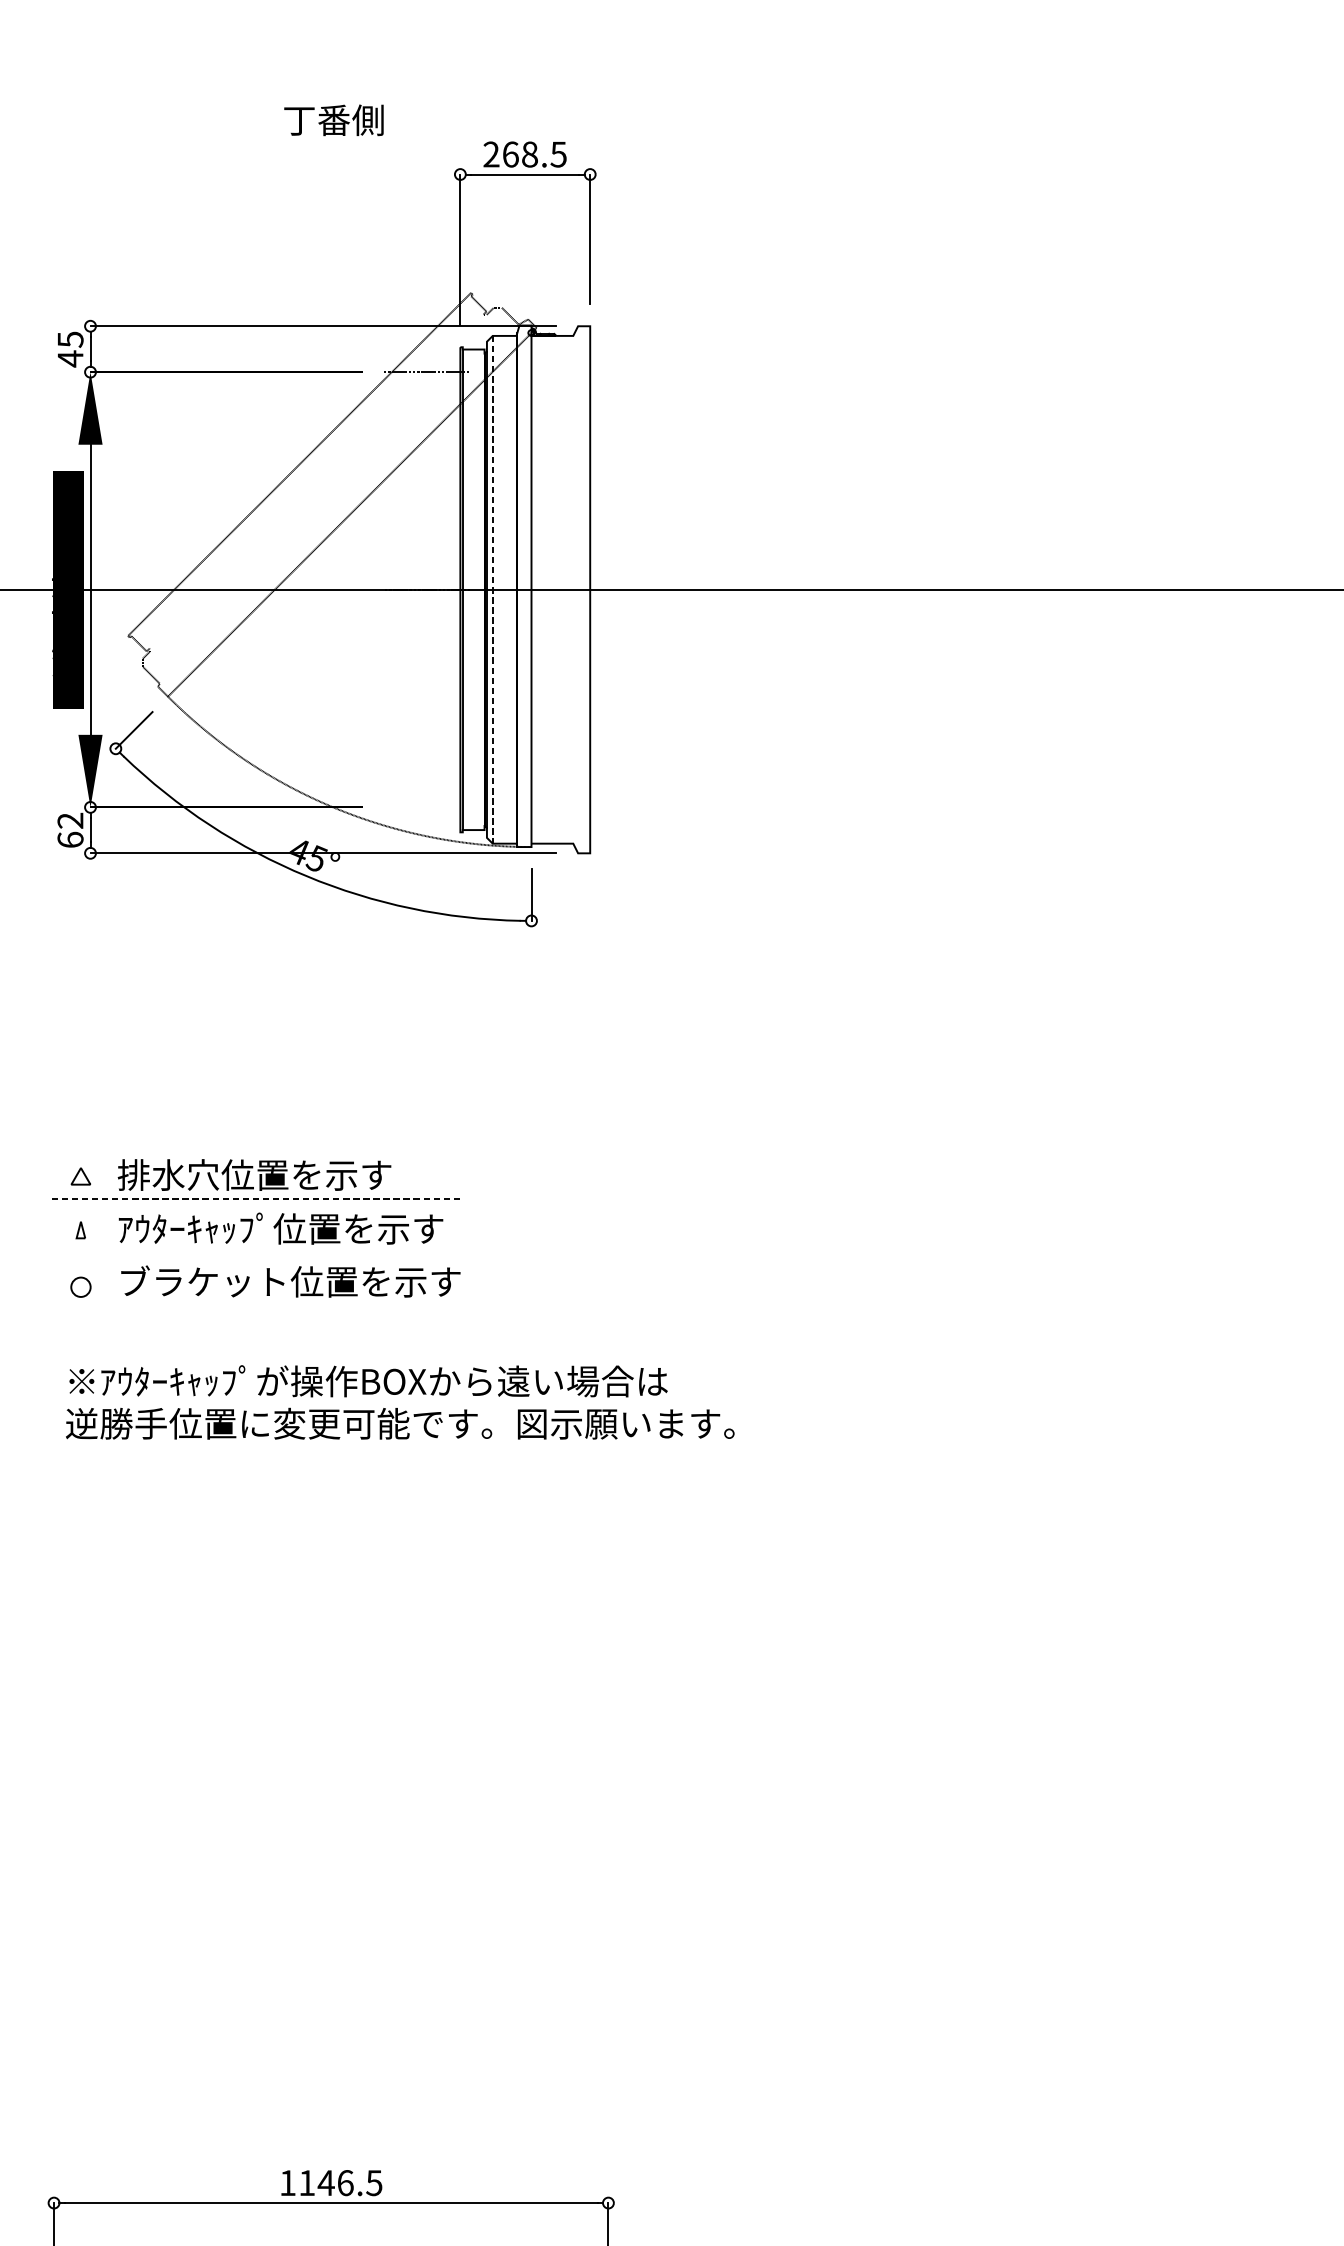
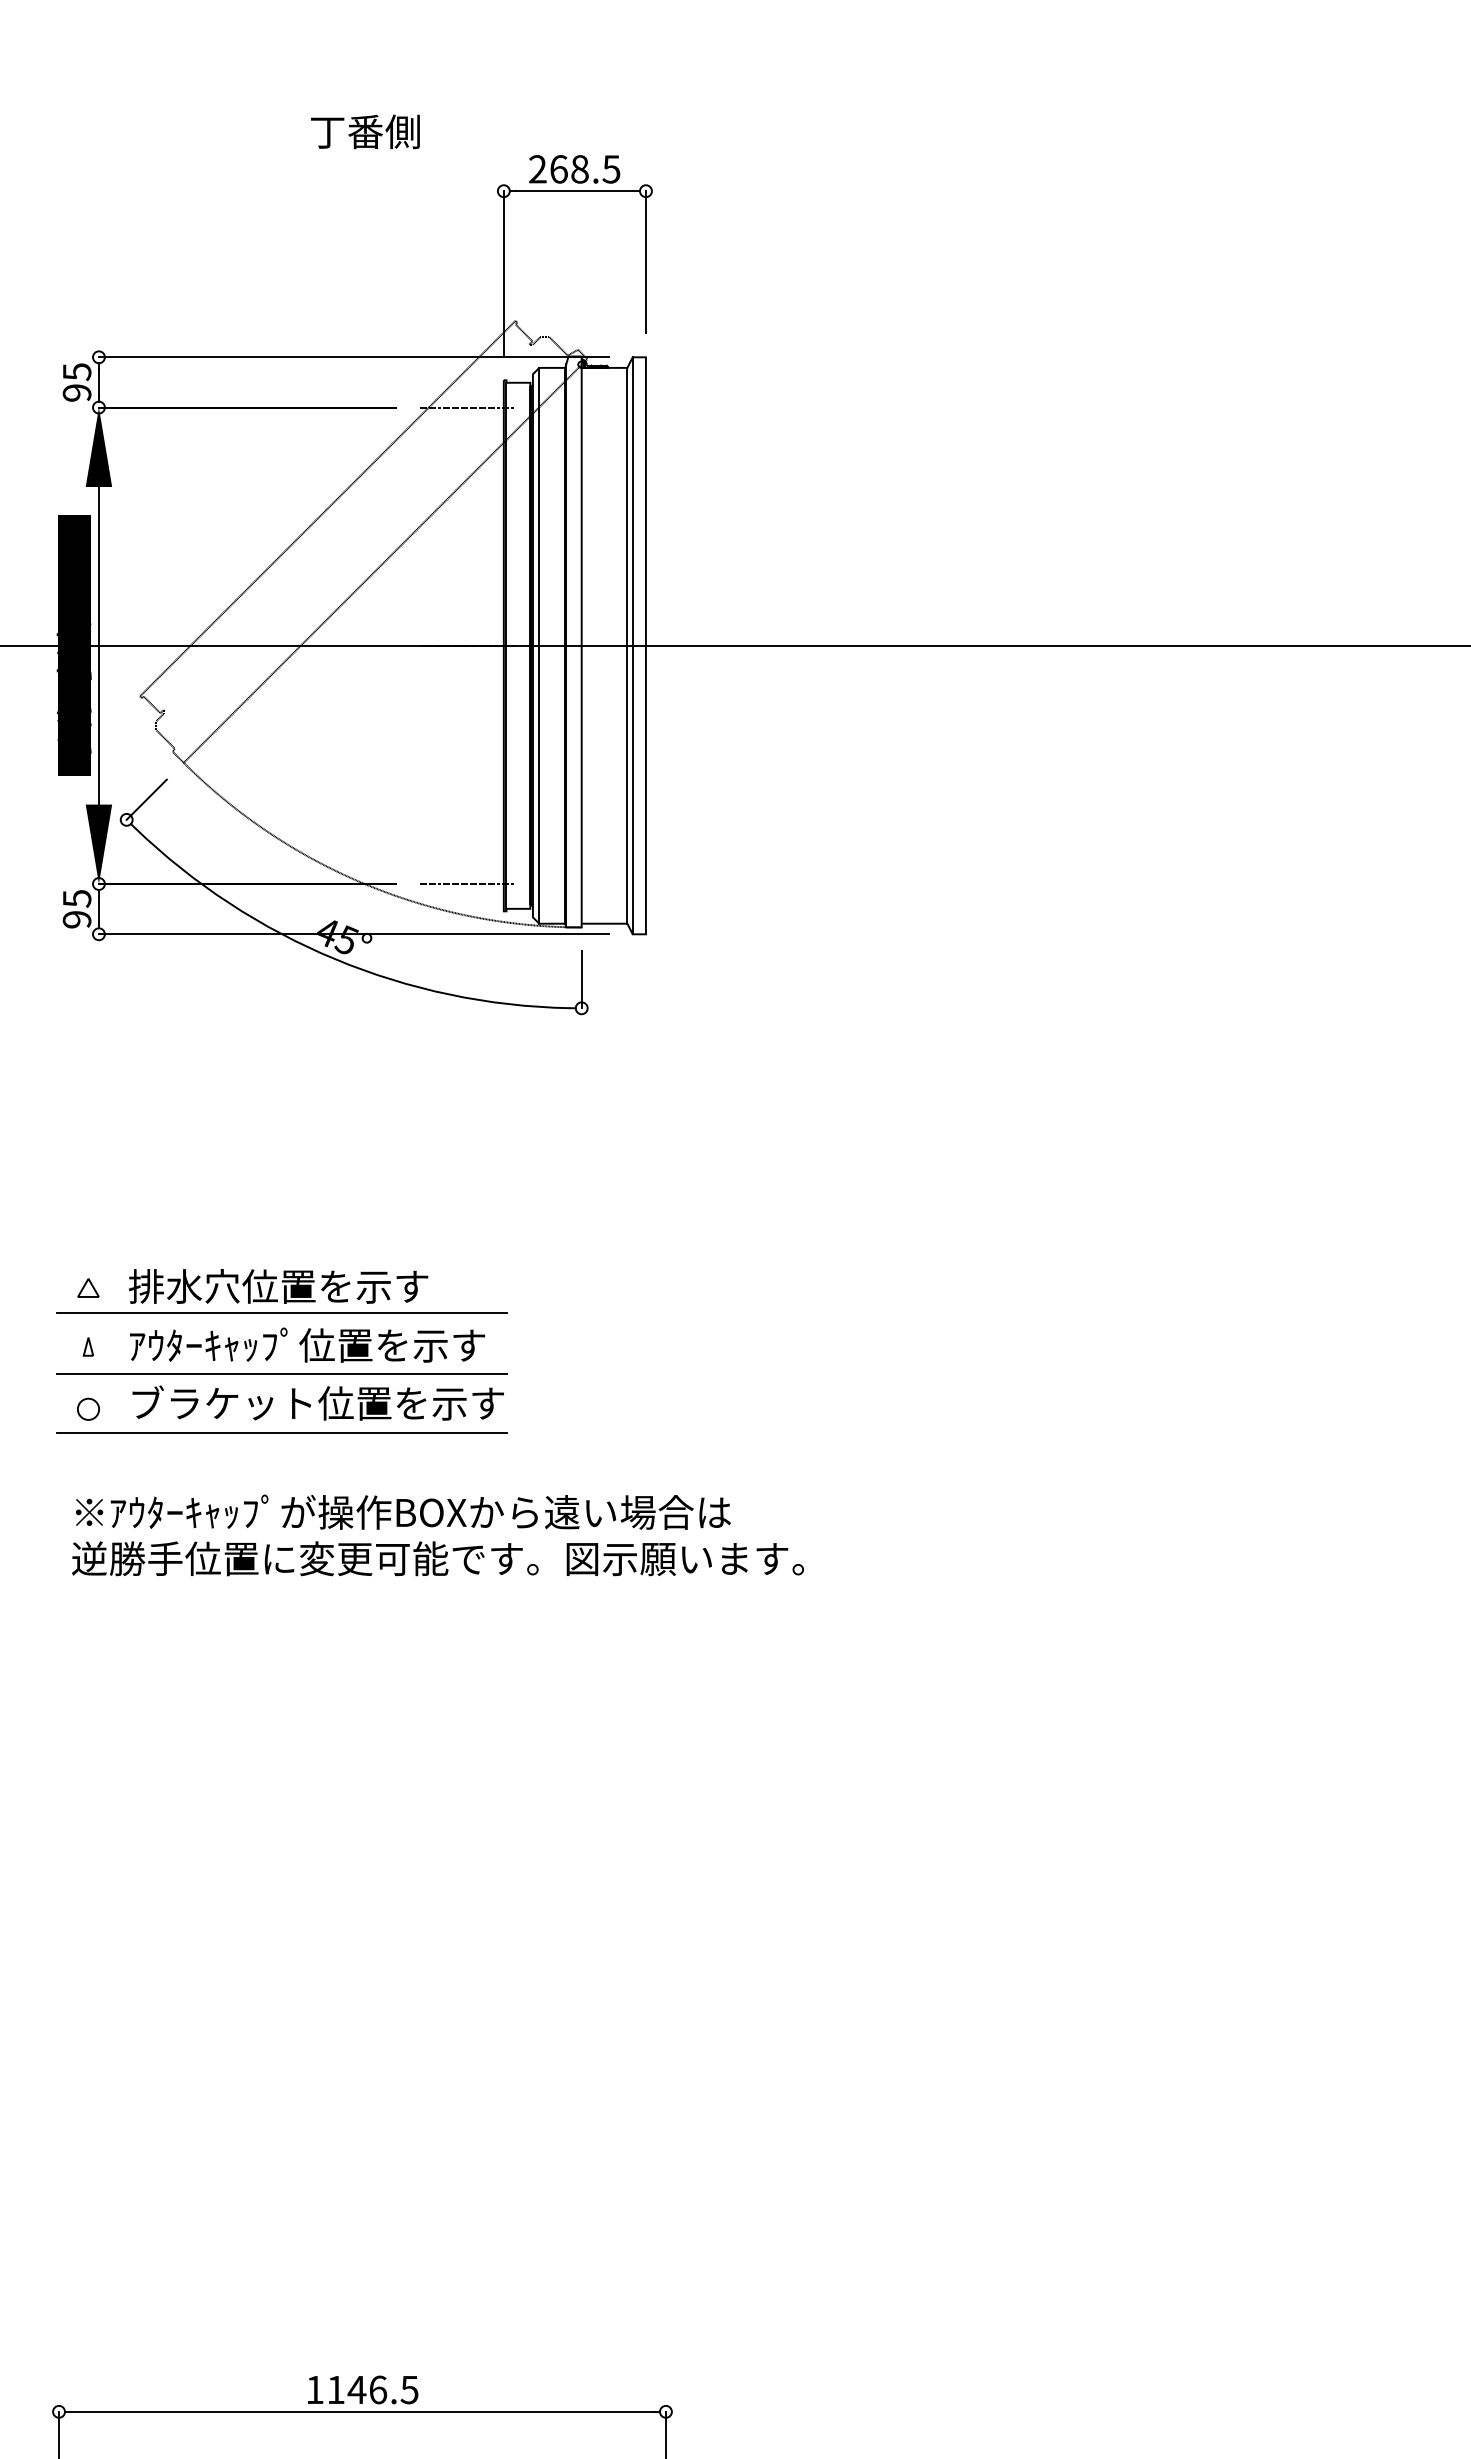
text: (70, 358) -> (76, 392), 45 -> 95
line: (492, 589) -> (539, 645), dashed -> solid
line: (573, 589) -> (627, 645), added
line: (577, 589) -> (632, 645), added
line: (426, 807) -> (466, 884), added
text: (70, 830) -> (76, 909), 62 -> 95
line: (258, 1198) -> (282, 1312), dashed -> solid
line: (257, 1254) -> (281, 1373), added
line: (257, 1309) -> (281, 1433), added

